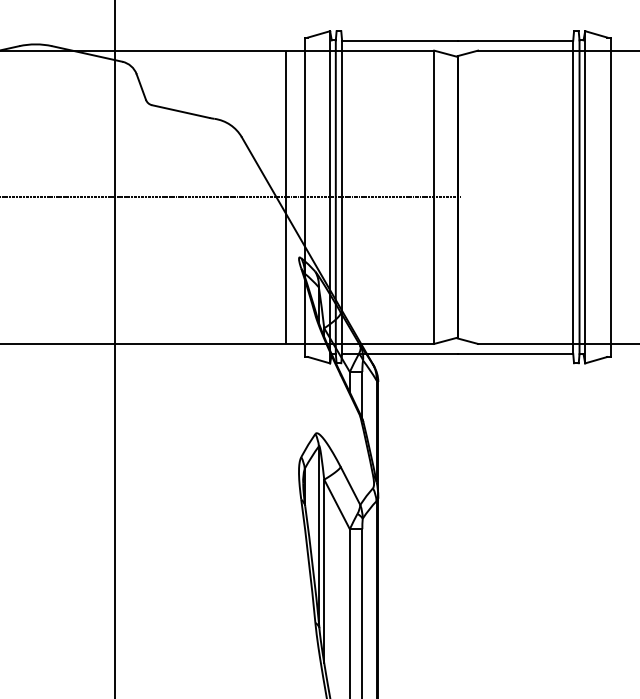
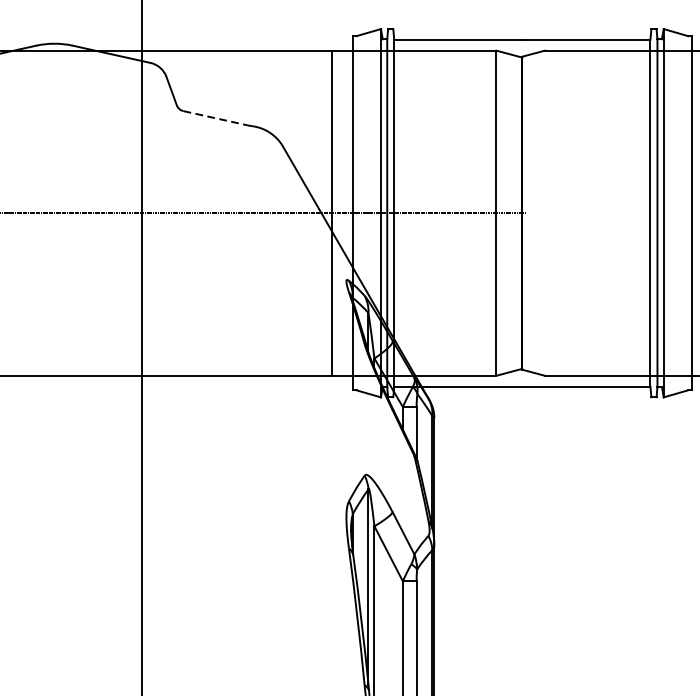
line: (181, 111) -> (216, 118), solid -> dashed

